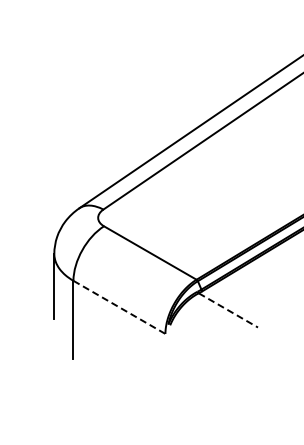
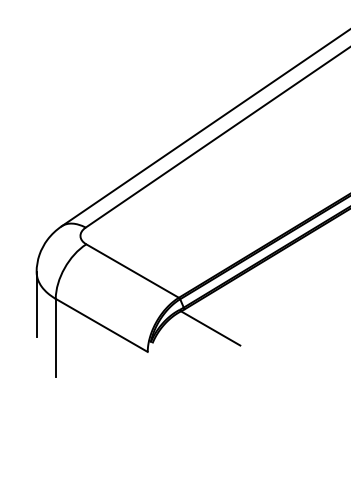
line: (120, 307) -> (102, 325), dashed -> solid
line: (229, 310) -> (211, 328), dashed -> solid

